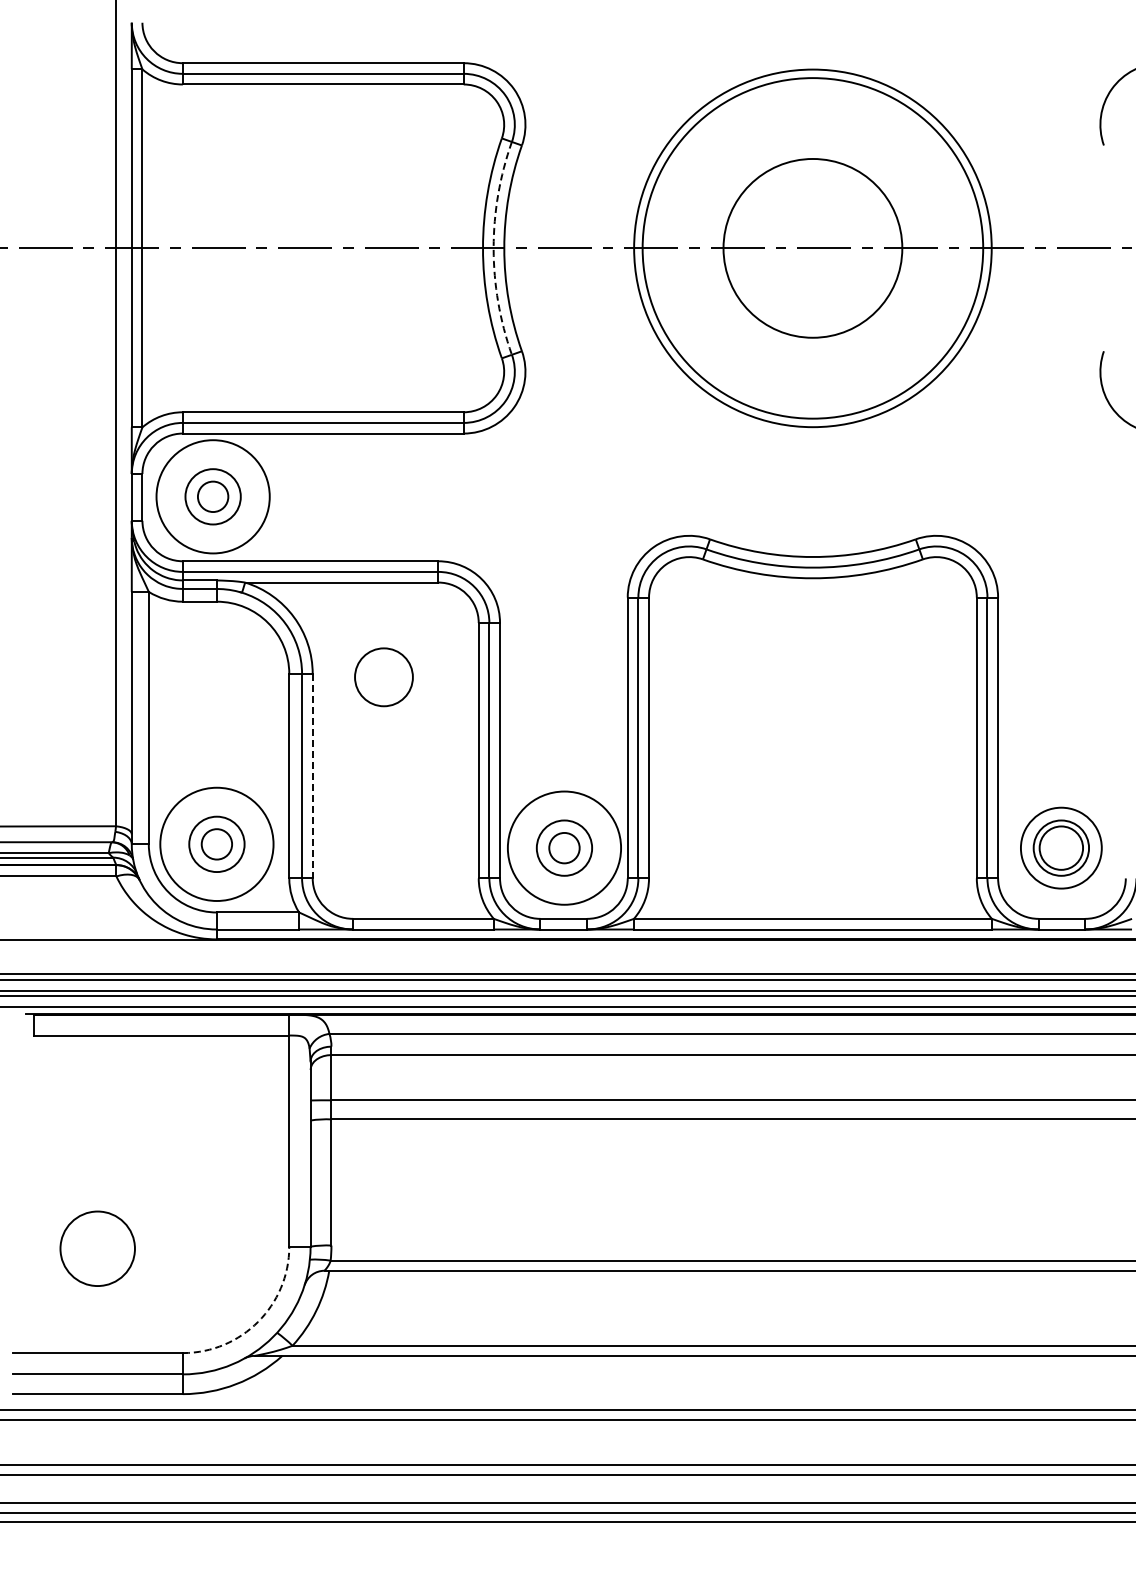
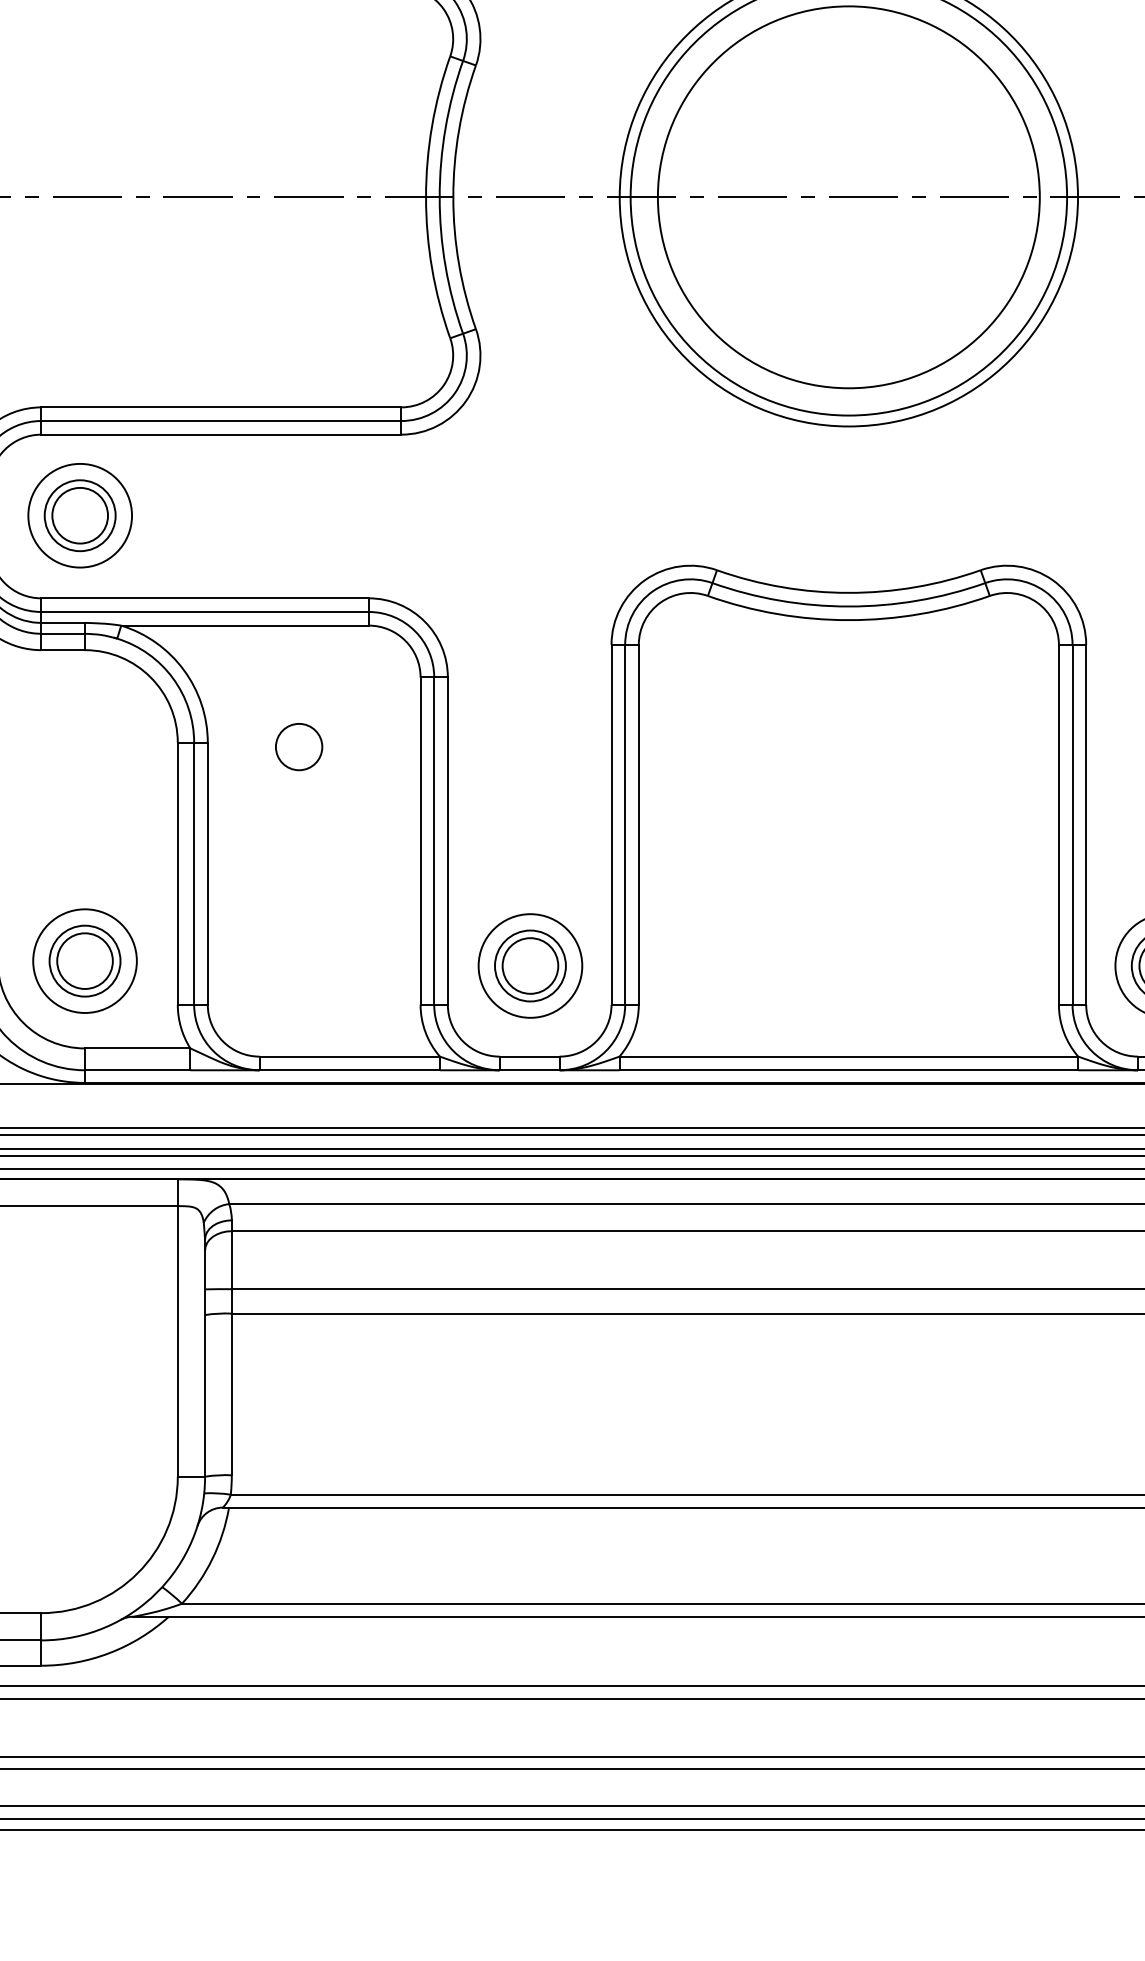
arc: (493, 248) -> (439, 197), dashed -> solid
circle: (812, 248) -> (848, 197), size x1.67
circle: (212, 496) -> (79, 515), size x0.71
circle: (212, 496) -> (79, 515), size x1.43
circle: (383, 677) -> (298, 747), size x0.62
line: (312, 776) -> (207, 874), dashed -> solid
circle: (216, 843) -> (84, 960), size x0.71
circle: (216, 844) -> (84, 961), size x1.43
circle: (564, 847) -> (530, 965), size x0.71
circle: (564, 847) -> (530, 965), size x1.43
arc: (258, 1321) -> (138, 1572), dashed -> solid

